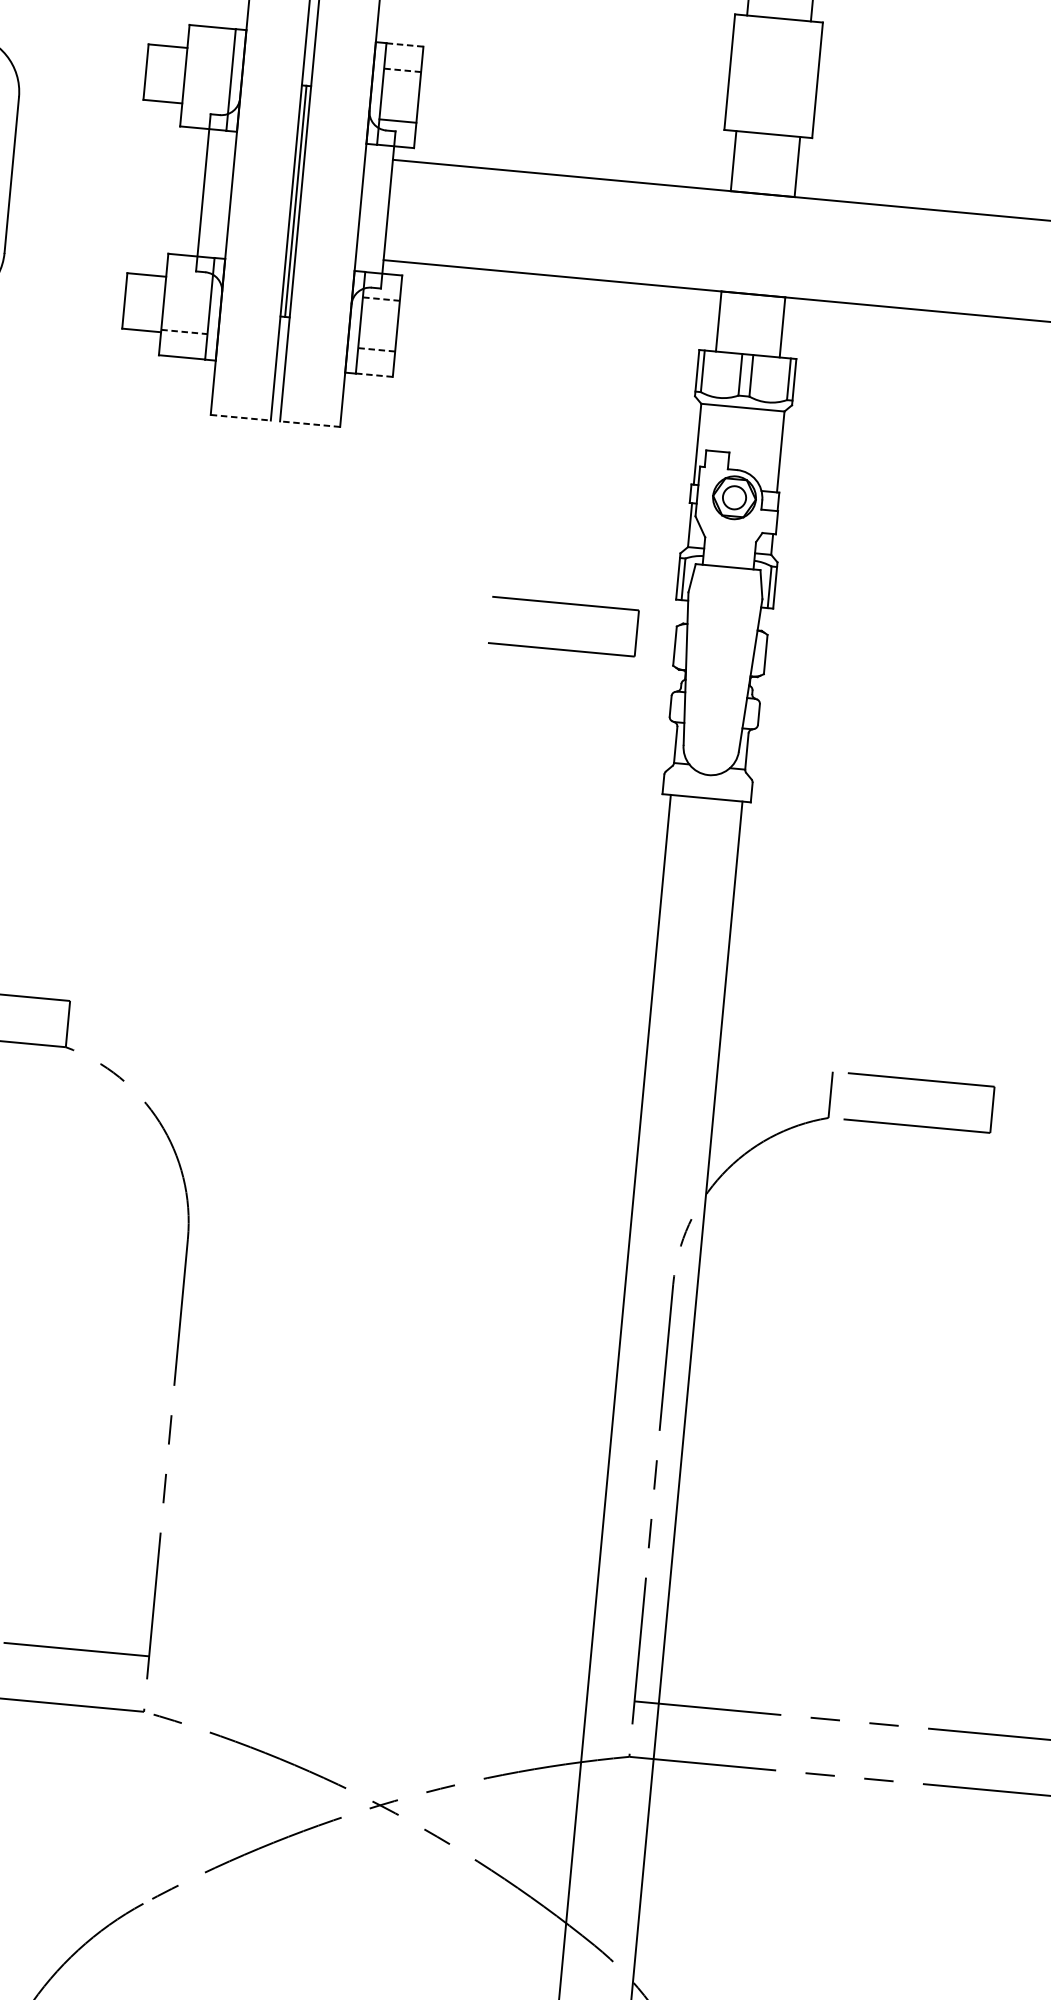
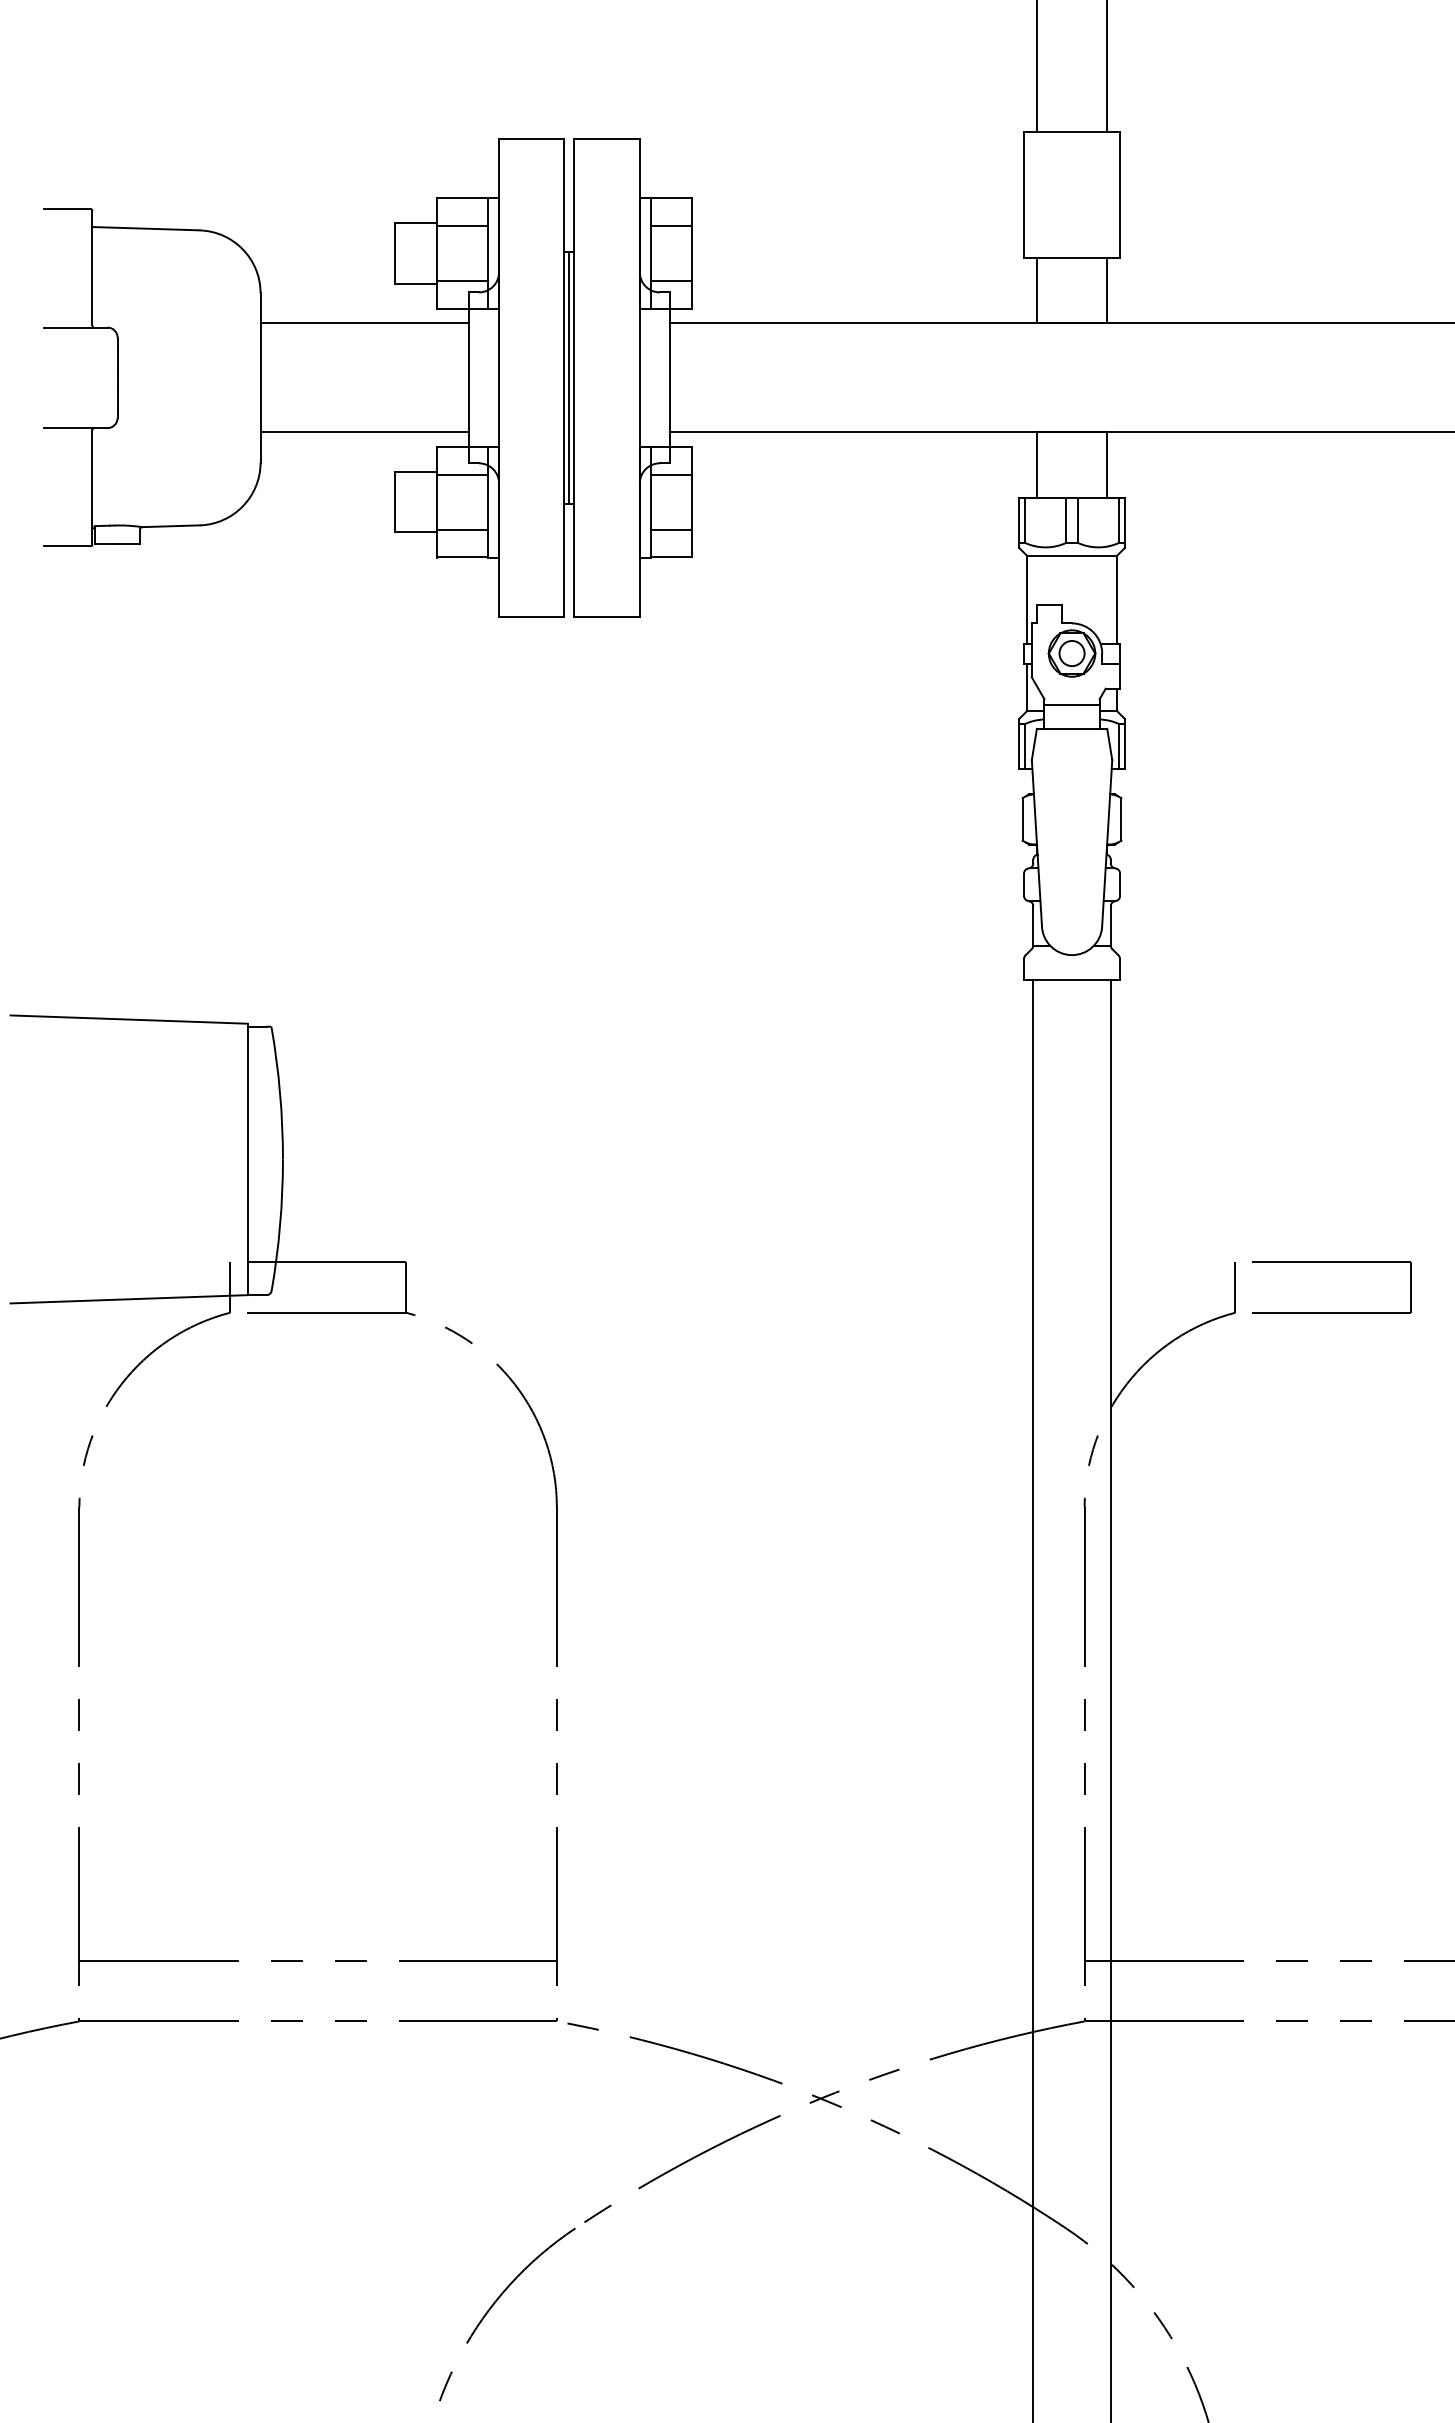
line: (404, 45) -> (670, 198), dashed -> solid
line: (210, 52) -> (462, 225), added
line: (401, 69) -> (670, 225), dashed -> solid
line: (205, 103) -> (462, 281), added
line: (111, 133) -> (364, 323), added
line: (102, 234) -> (364, 432), added
line: (189, 281) -> (462, 474), added
line: (380, 298) -> (670, 474), dashed -> solid
line: (184, 331) -> (462, 529), dashed -> solid
line: (375, 349) -> (670, 529), dashed -> solid
line: (373, 375) -> (670, 557), dashed -> solid
line: (240, 417) -> (531, 616), dashed -> solid
line: (310, 424) -> (607, 616), dashed -> solid
line: (729, 544) -> (1071, 704), added
part: (565, 603) -> (900, 784), removed

